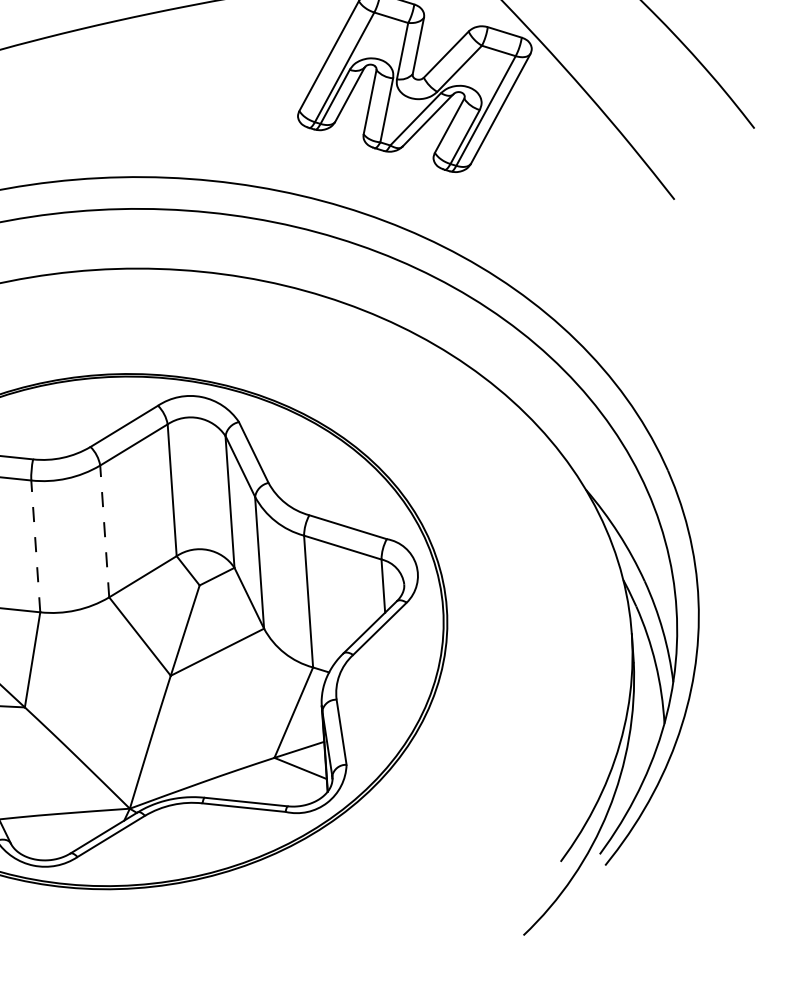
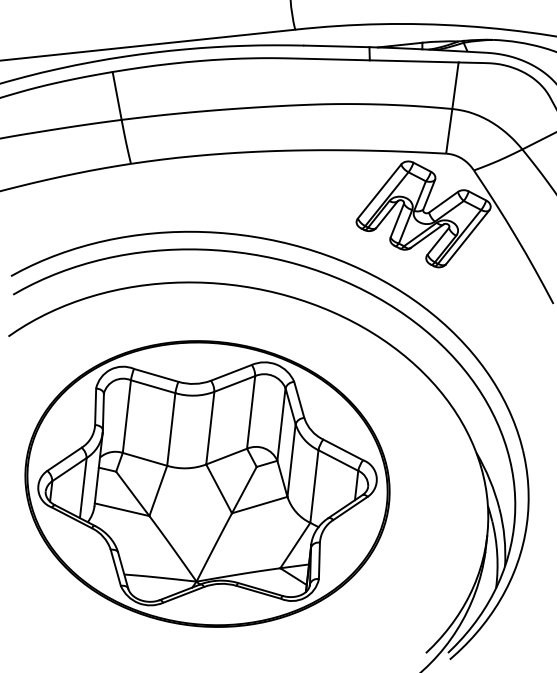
line: (105, 531) -> (210, 428), dashed -> solid
line: (36, 546) -> (171, 429), dashed -> solid

